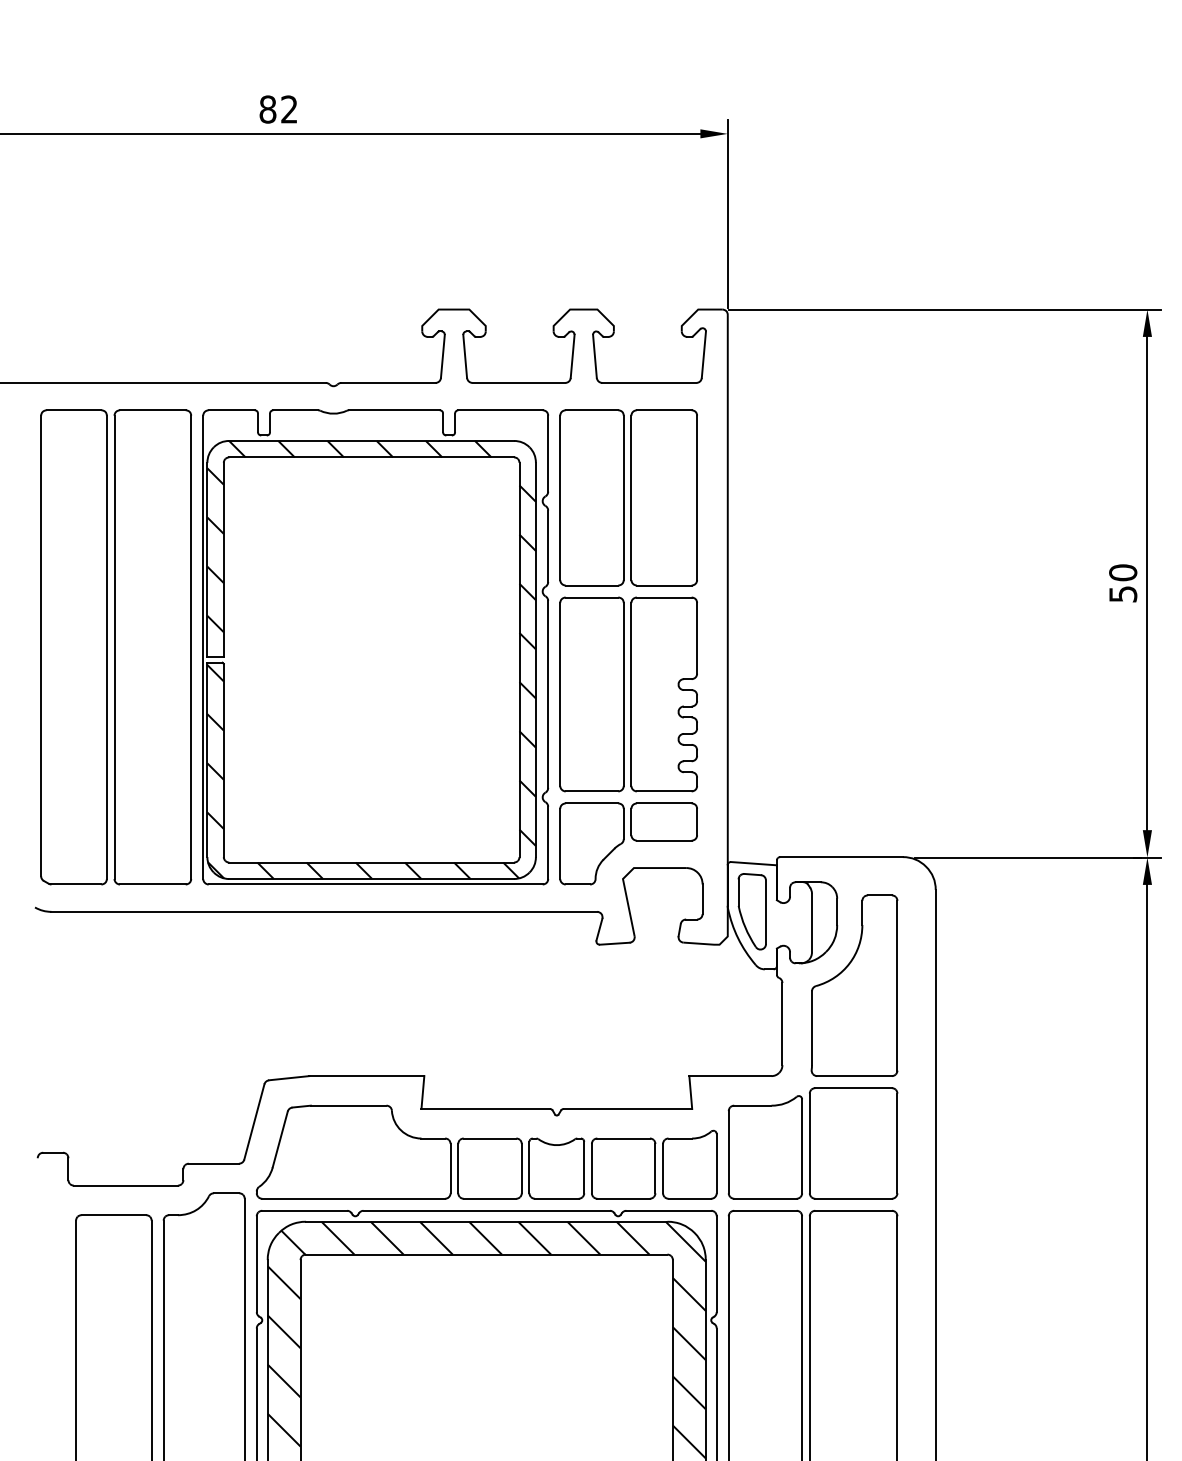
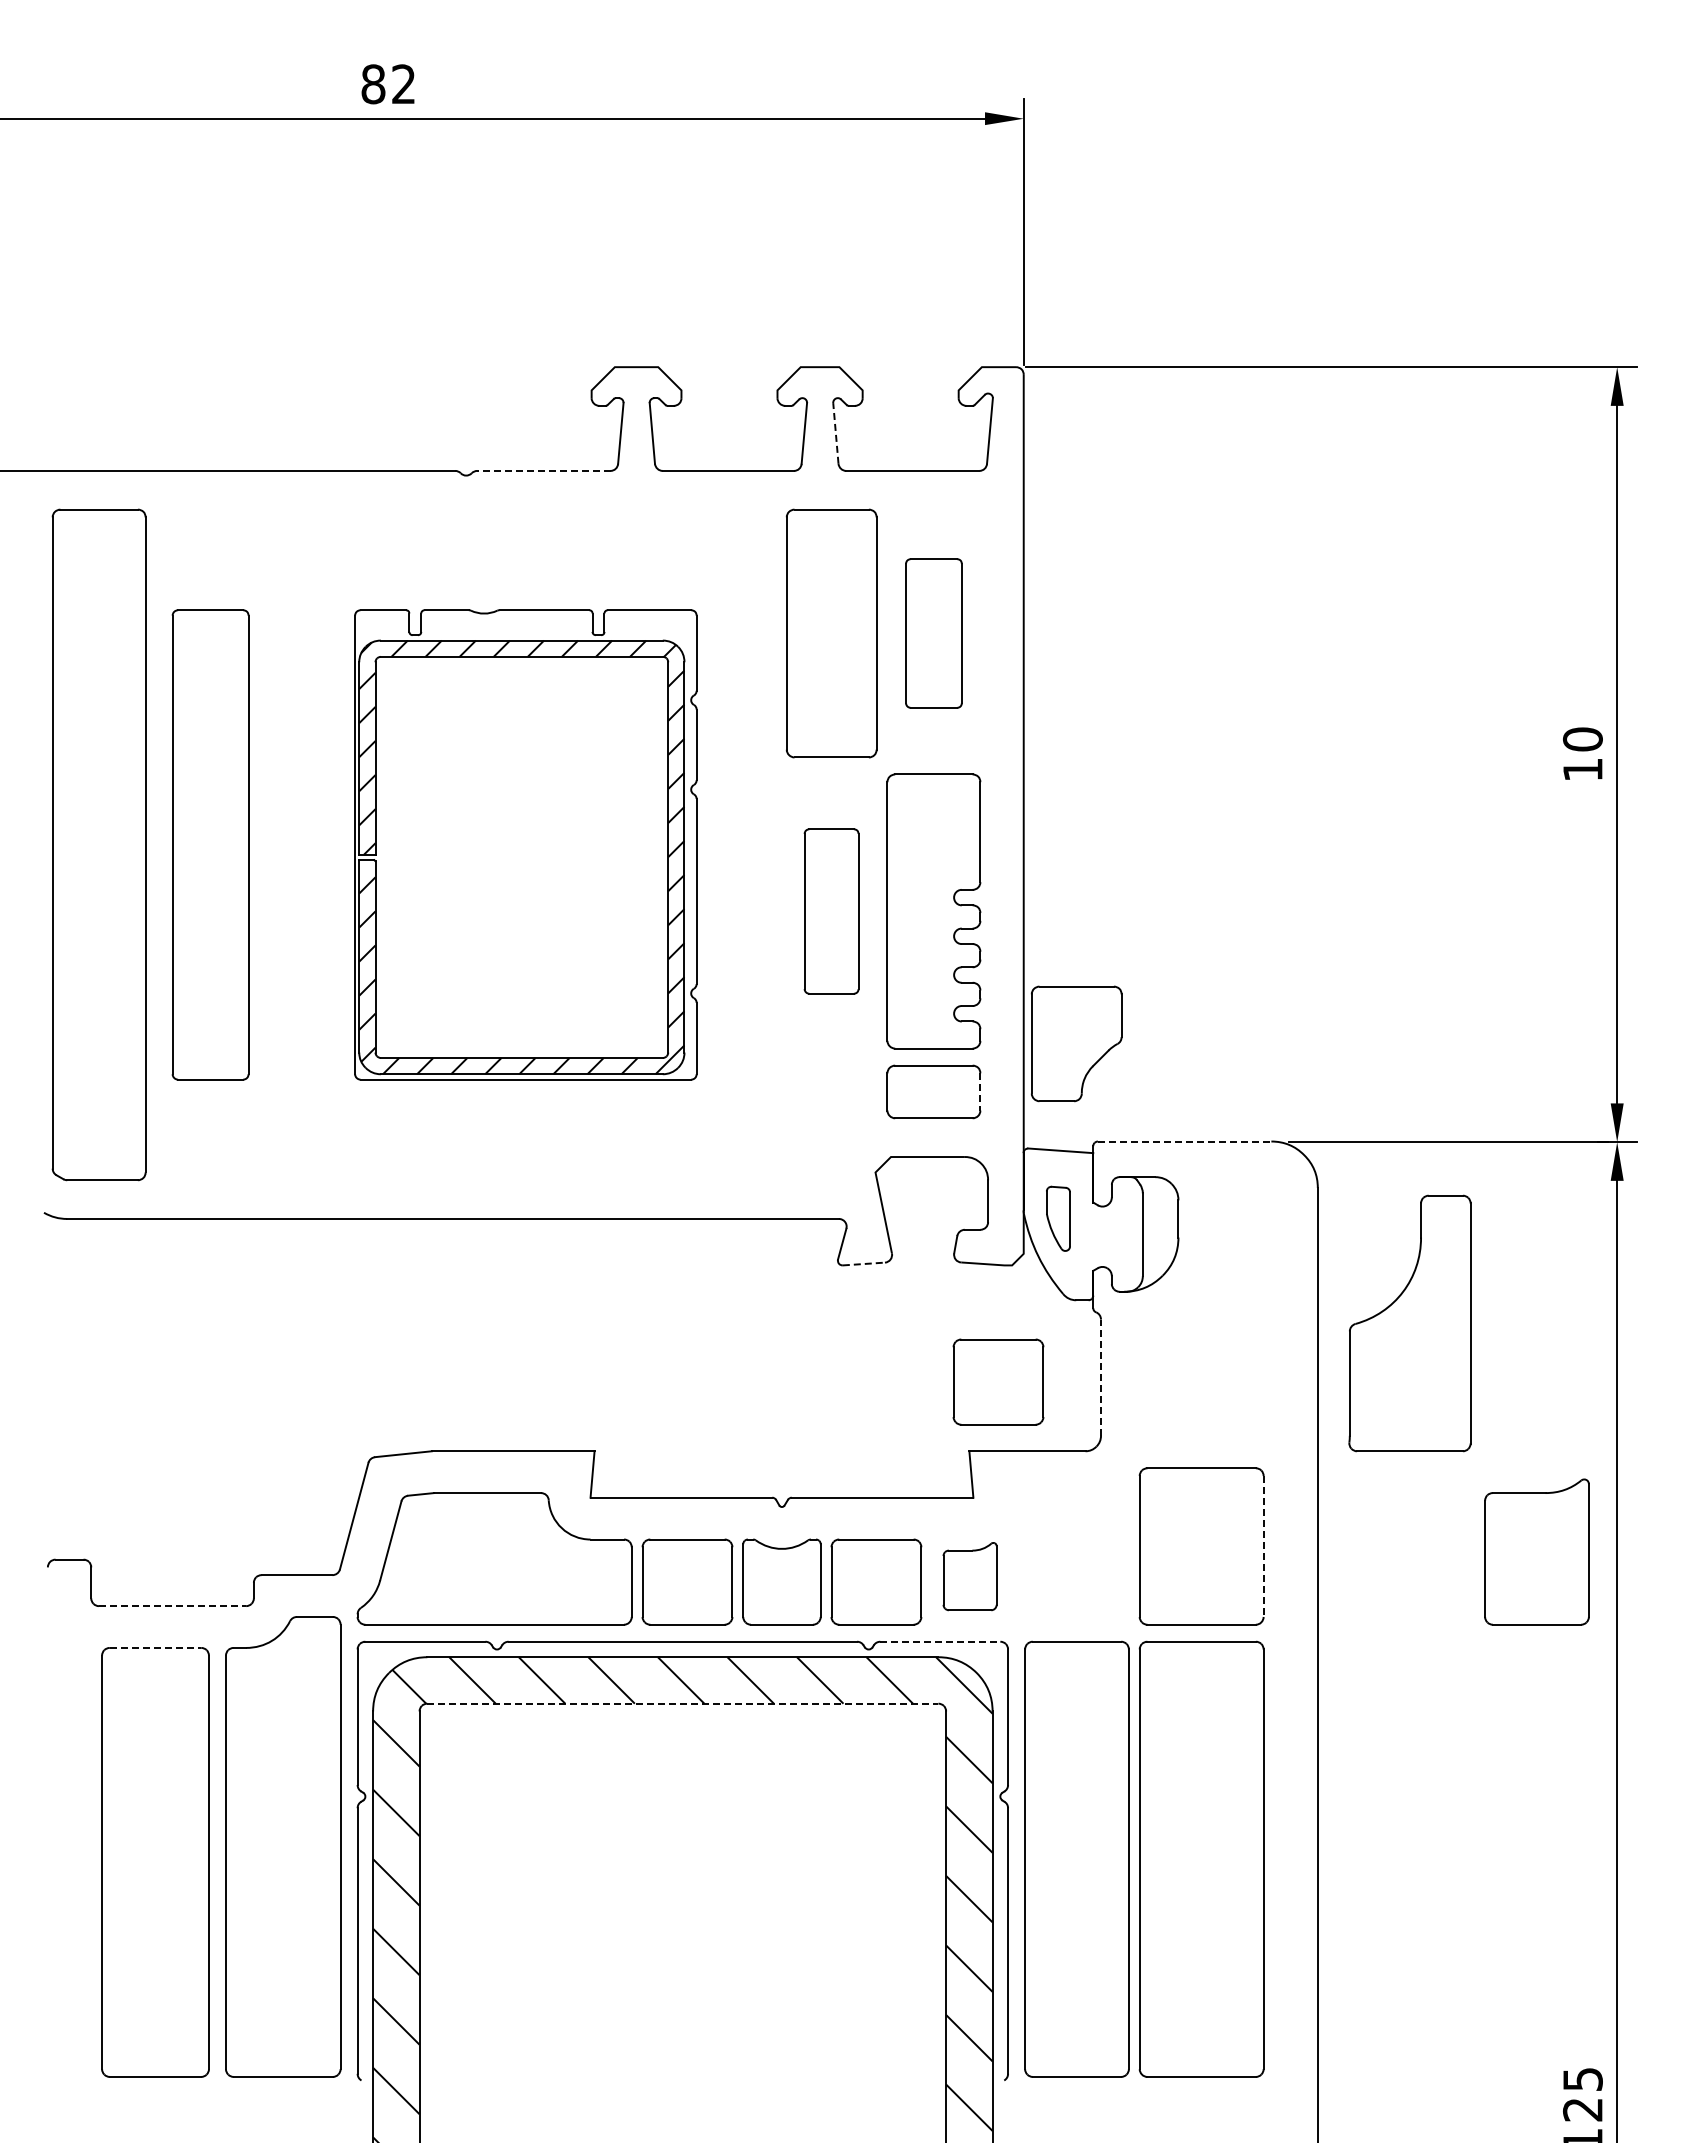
line: (594, 355) -> (835, 432), solid -> dashed
line: (388, 382) -> (543, 470), solid -> dashed
part: (663, 497) -> (933, 633), size x0.6
text: (1122, 594) -> (1582, 769), 50 -> 10
part: (152, 647) -> (210, 844), size x0.7
part: (375, 647) -> (525, 844), size x0.7
part: (591, 694) -> (831, 911), size x0.6
line: (697, 821) -> (980, 1091), solid -> dashed
part: (591, 843) -> (1076, 1043), moved
line: (841, 857) -> (1184, 1141), solid -> dashed
part: (752, 911) -> (1058, 1218), size x0.6
line: (615, 943) -> (864, 1263), solid -> dashed
part: (854, 985) -> (1409, 1323), moved
line: (782, 1023) -> (1101, 1377), solid -> dashed
part: (709, 1026) -> (998, 1381), added
line: (897, 1144) -> (1263, 1547), solid -> dashed
part: (765, 1146) -> (1536, 1551), moved
part: (689, 1164) -> (969, 1576), size x0.7
line: (125, 1185) -> (172, 1606), solid -> dashed
line: (668, 1210) -> (940, 1641), solid -> dashed
line: (113, 1214) -> (155, 1647), solid -> dashed
line: (486, 1254) -> (682, 1703), solid -> dashed

